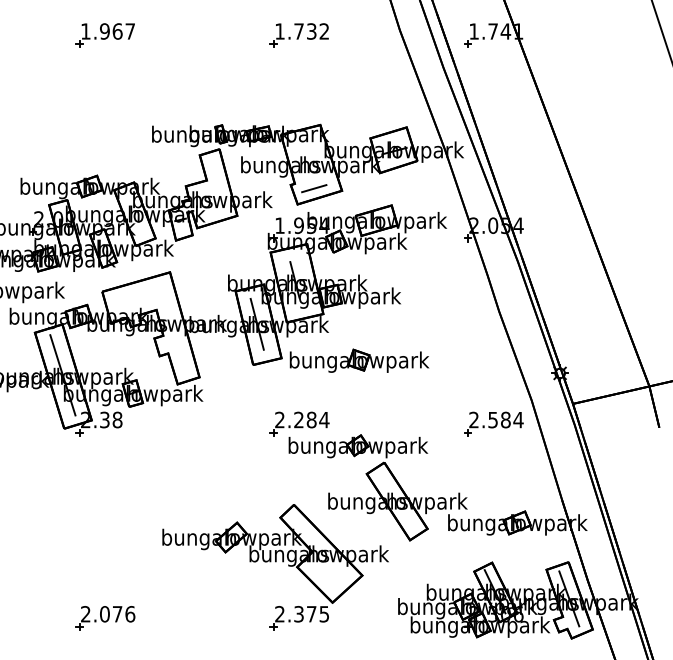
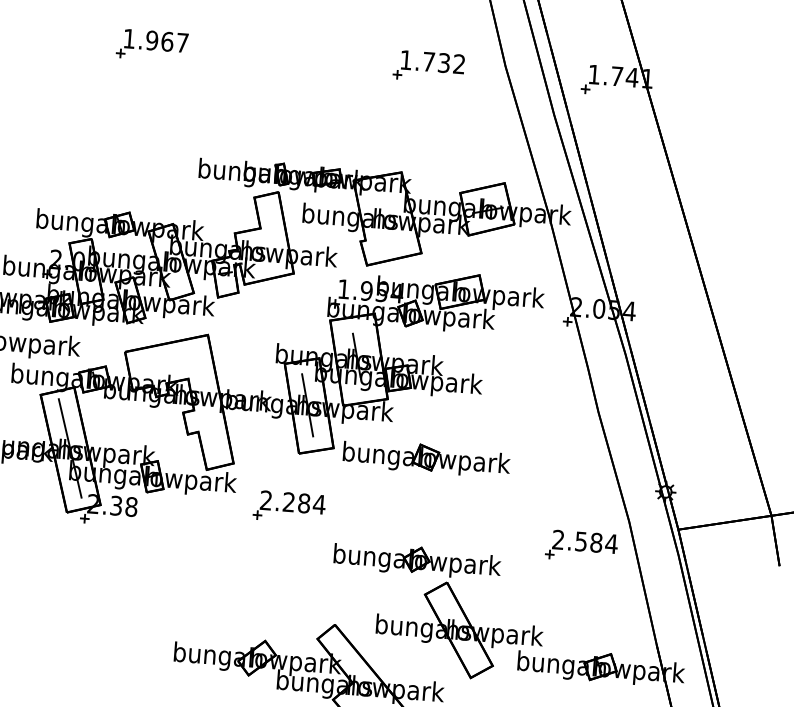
part: (298, 35) -> (427, 66), moved
line: (314, 188) -> (388, 247), removed
part: (299, 423) -> (289, 506), moved

